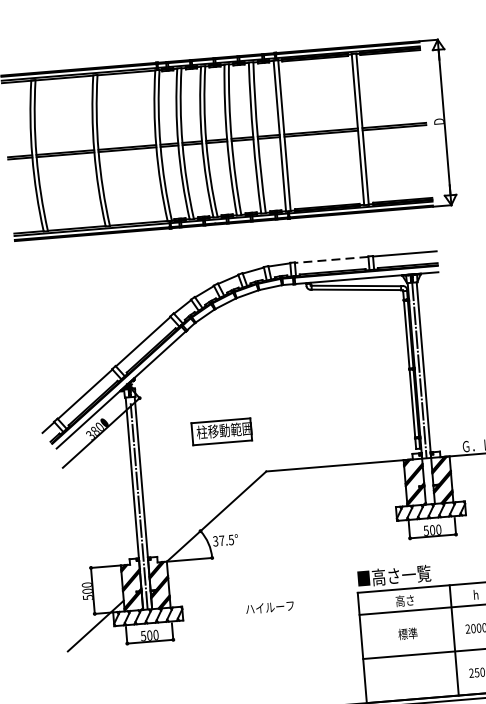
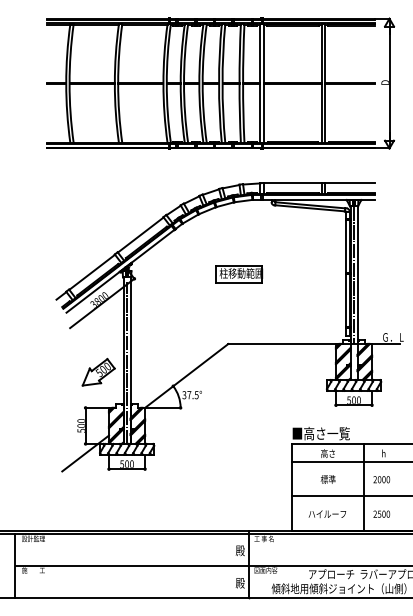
line: (331, 260) -> (292, 183), dashed -> solid
part: (222, 432) -> (239, 274), moved
part: (103, 521) -> (98, 372), added
text: (268, 606) -> (326, 513), moved

